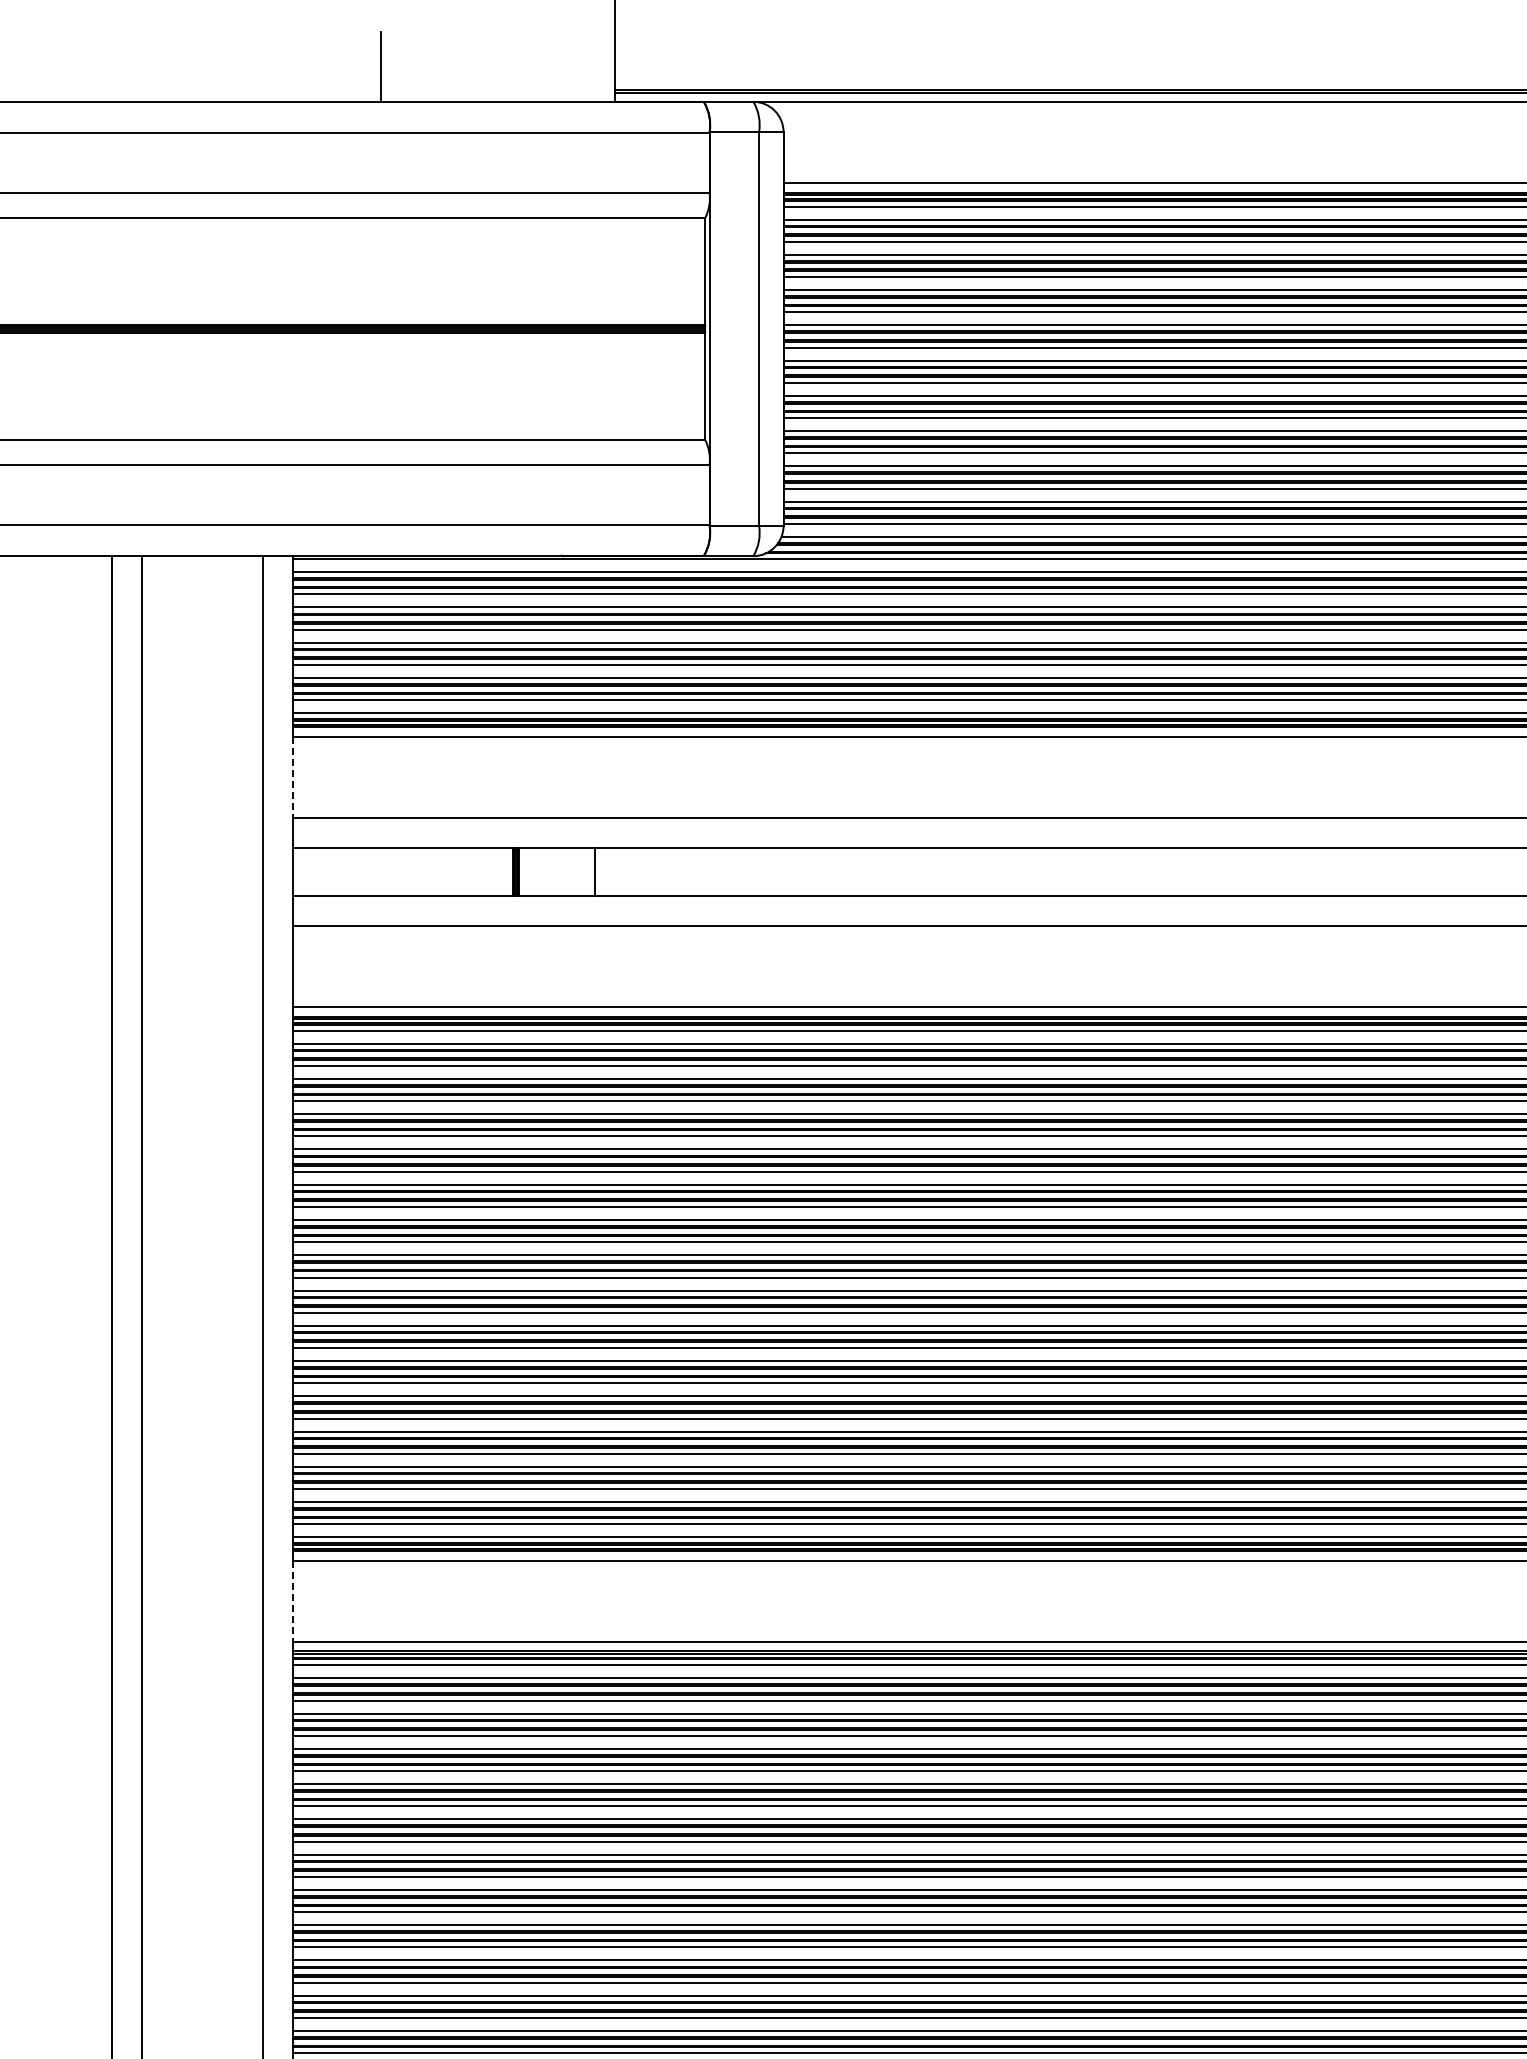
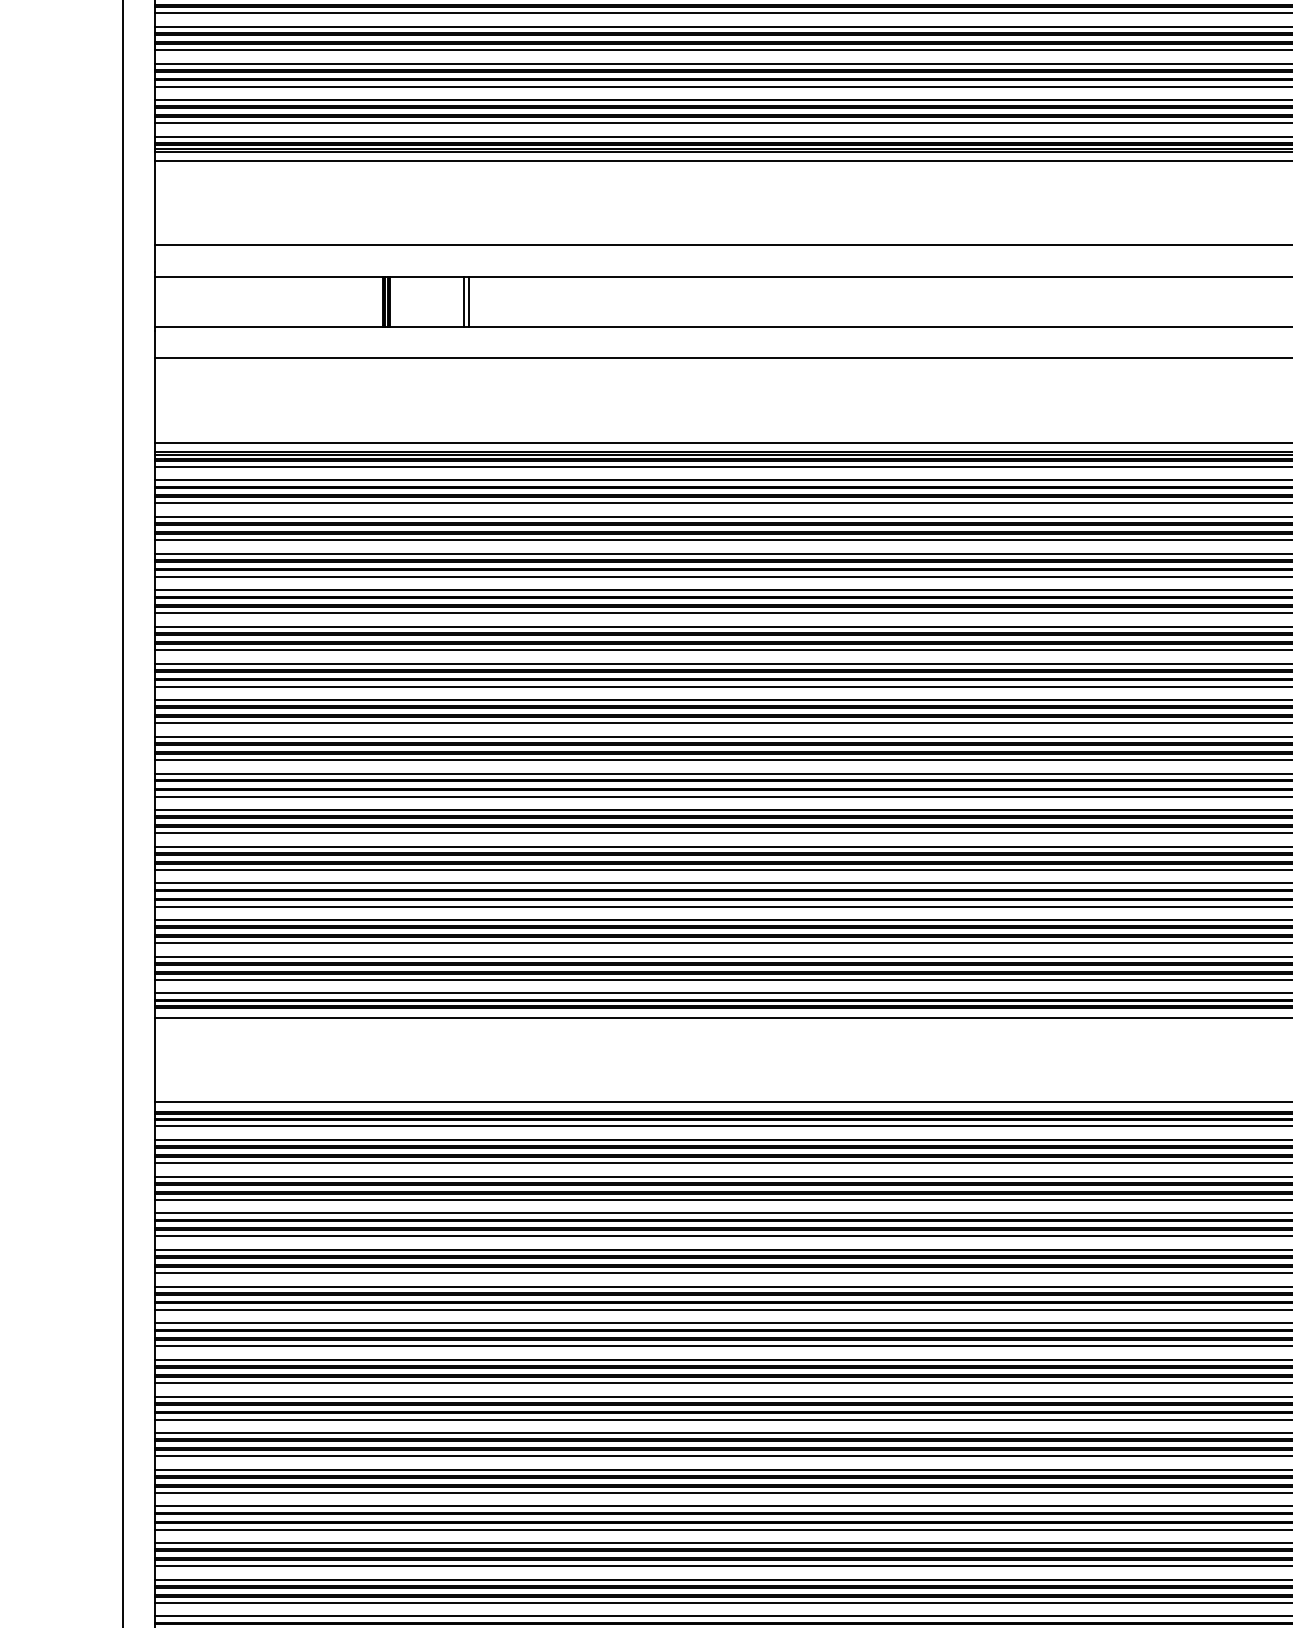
line: (292, 777) -> (154, 203), dashed -> solid
line: (590, 871) -> (464, 301), added
line: (292, 1601) -> (154, 1060), dashed -> solid

